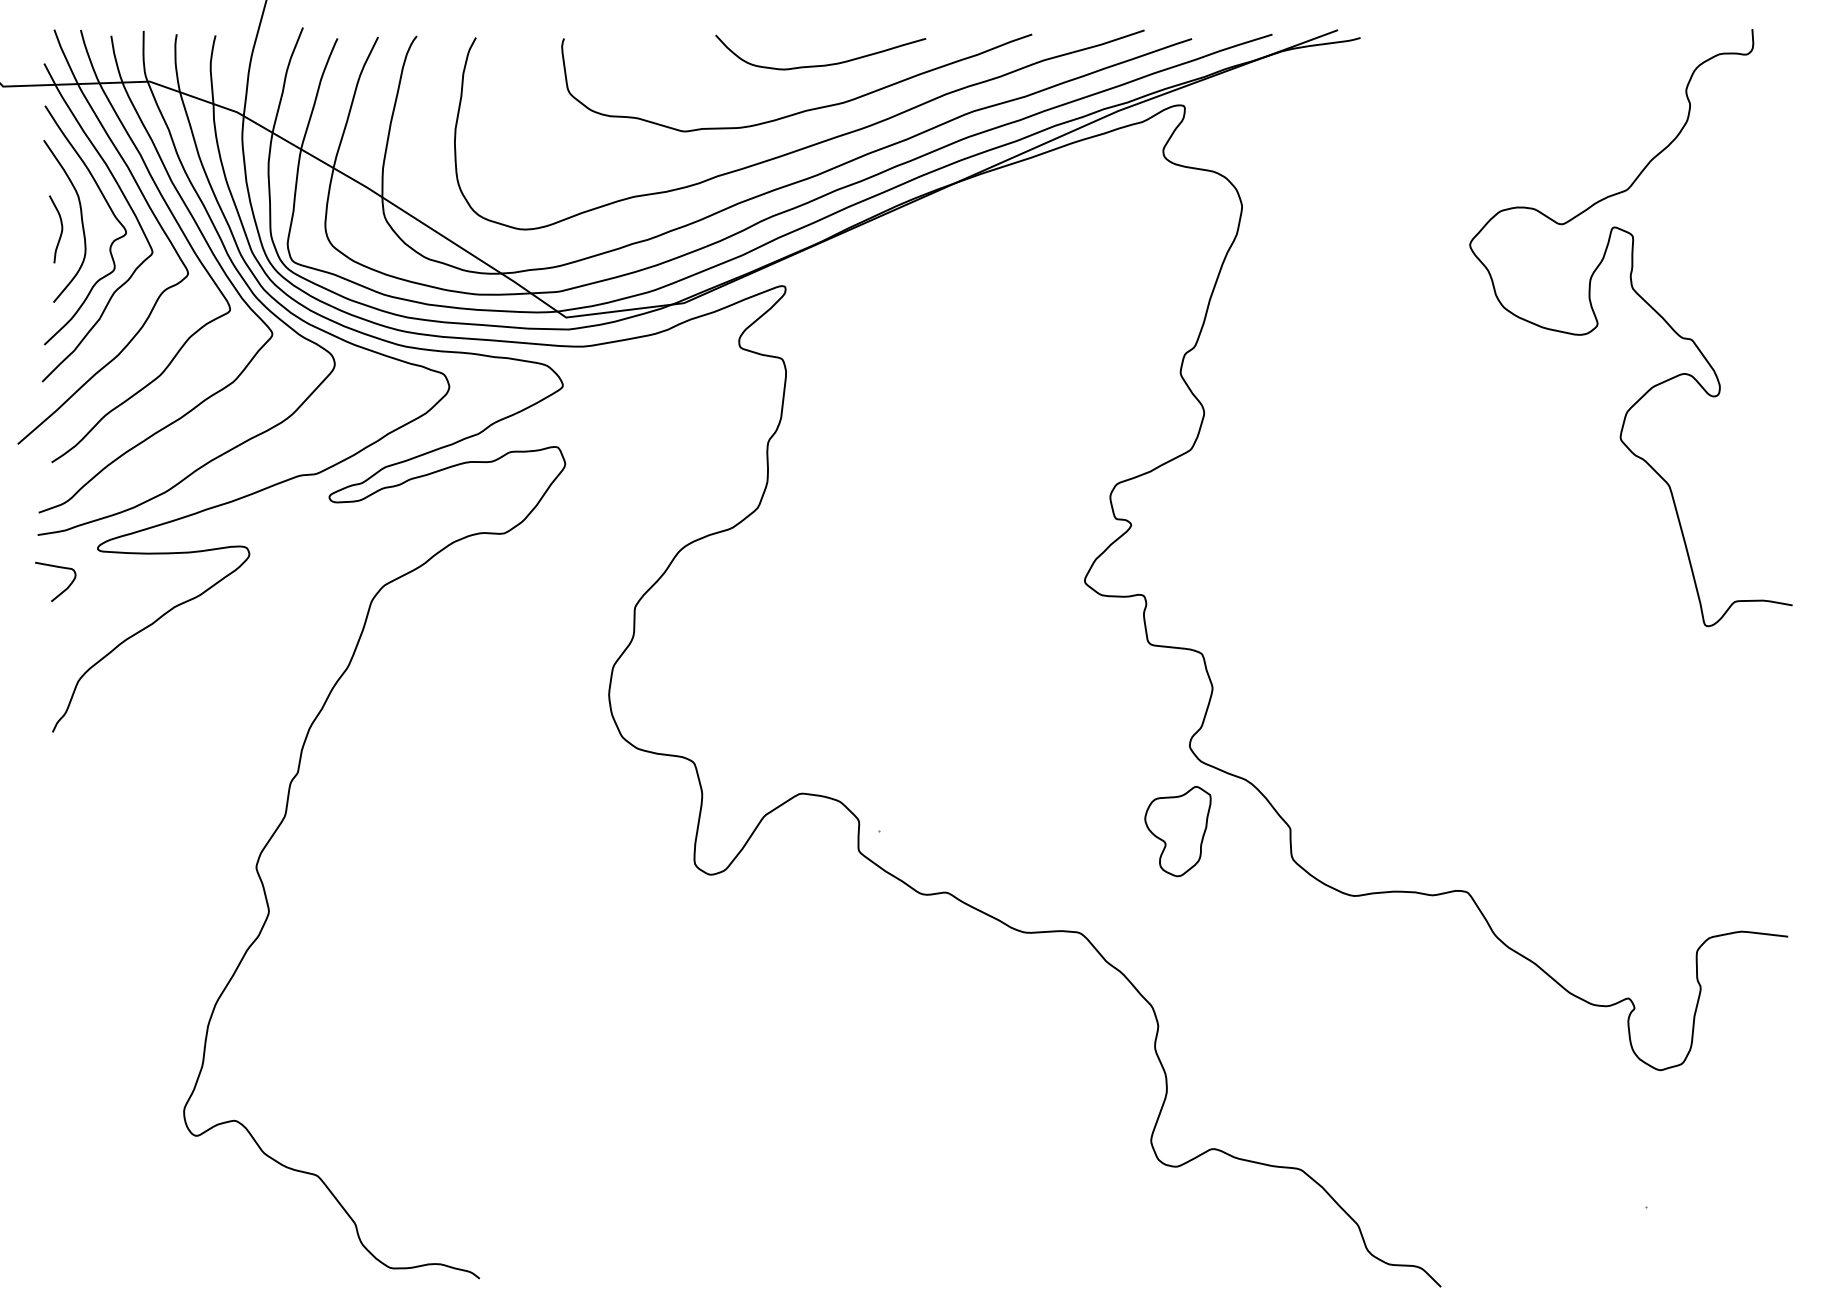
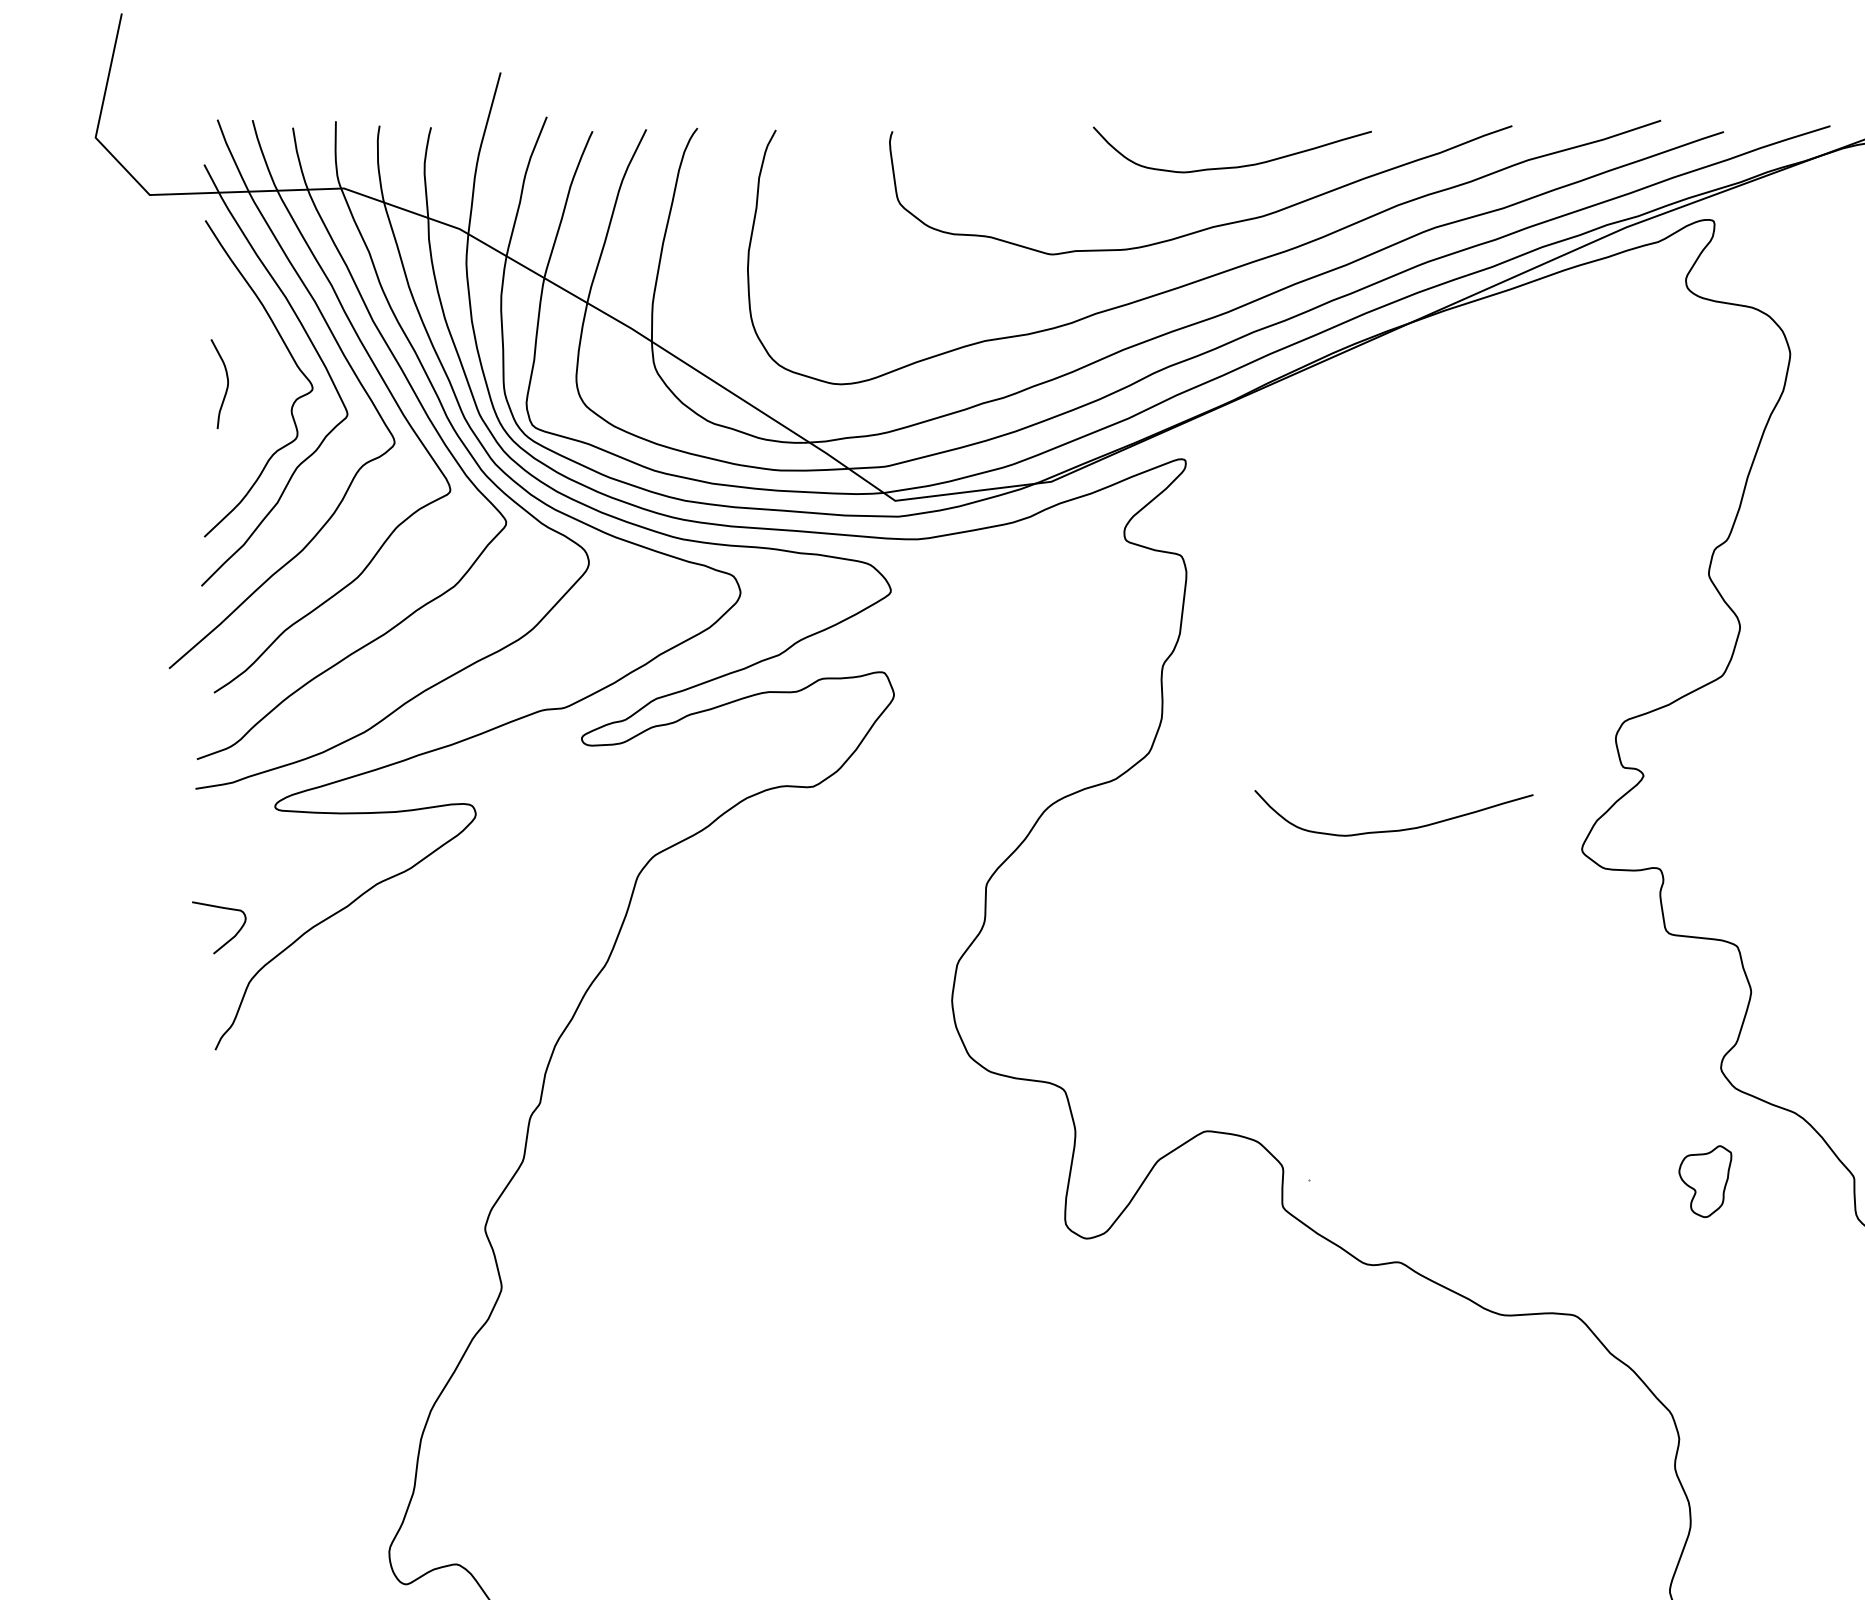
curve: (80, 216) -> (252, 367), removed
curve: (945, 565) -> (1397, 829), added
curve: (64, 589) -> (231, 937), moved
part: (1177, 831) -> (1704, 1181), size x0.6

